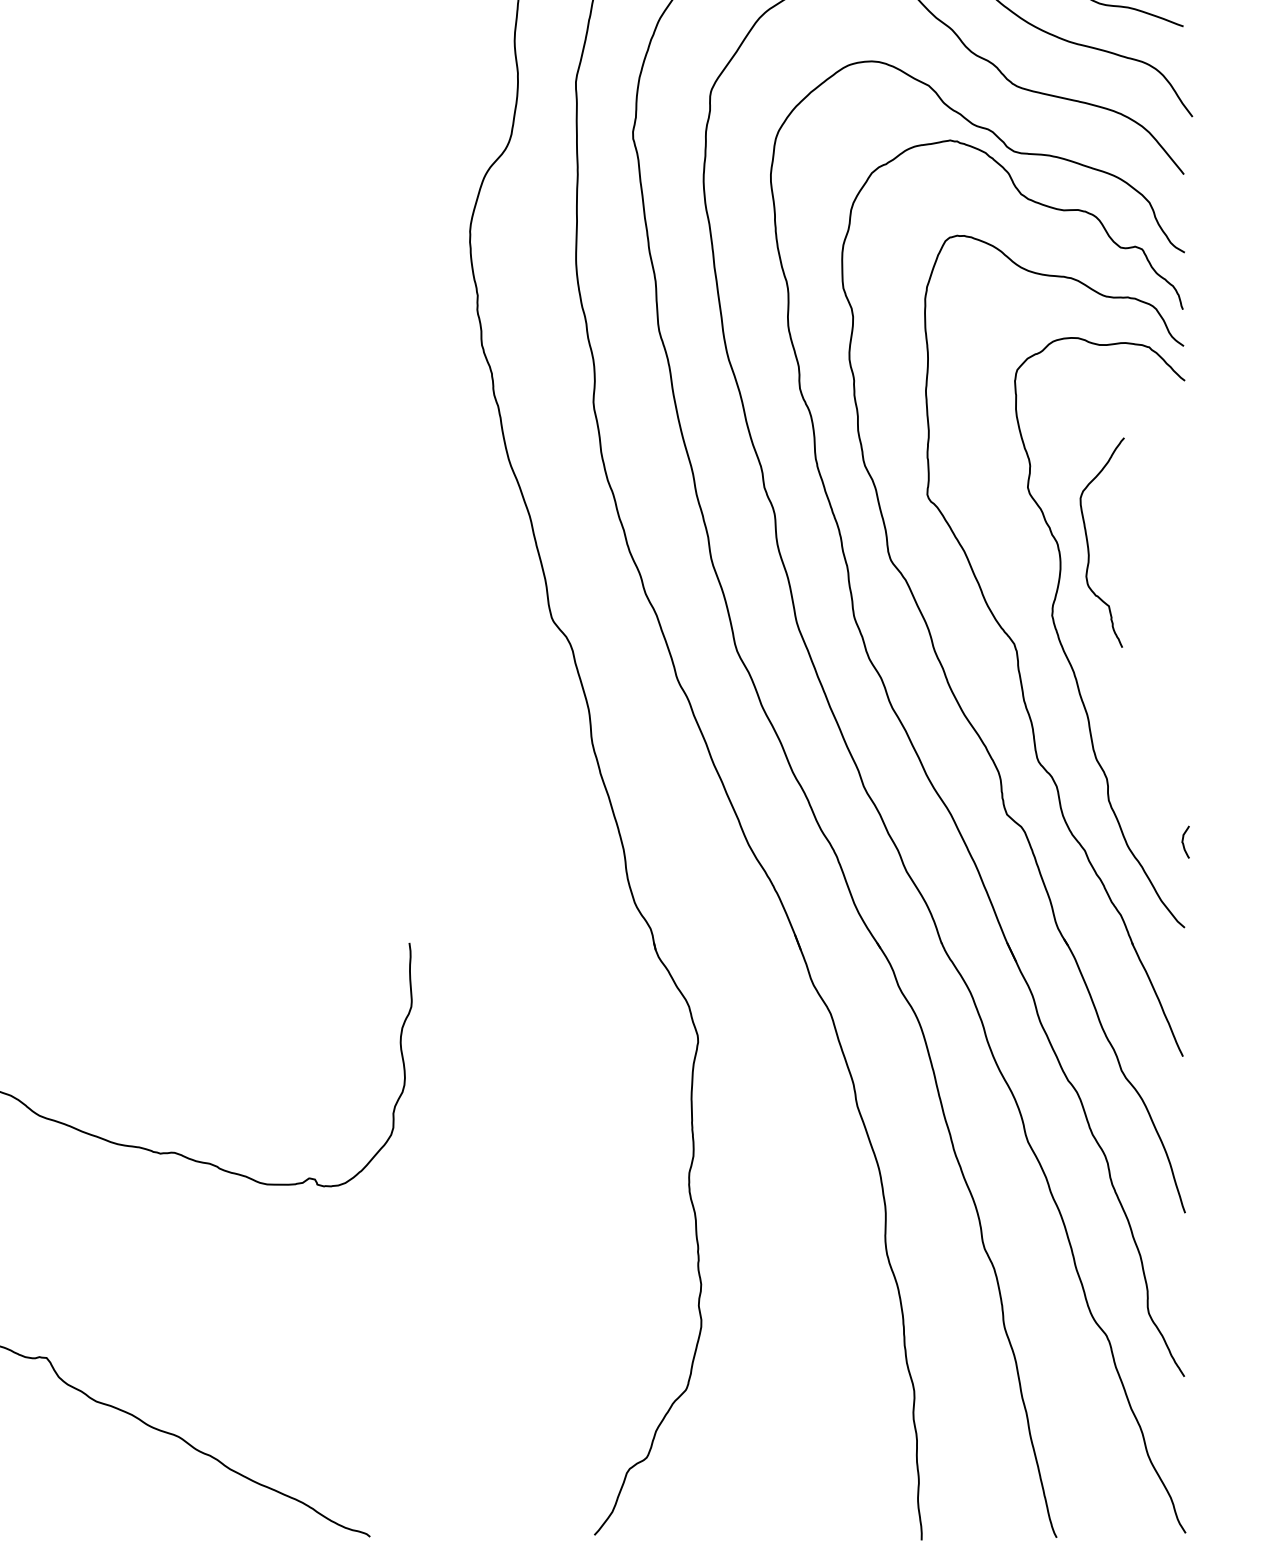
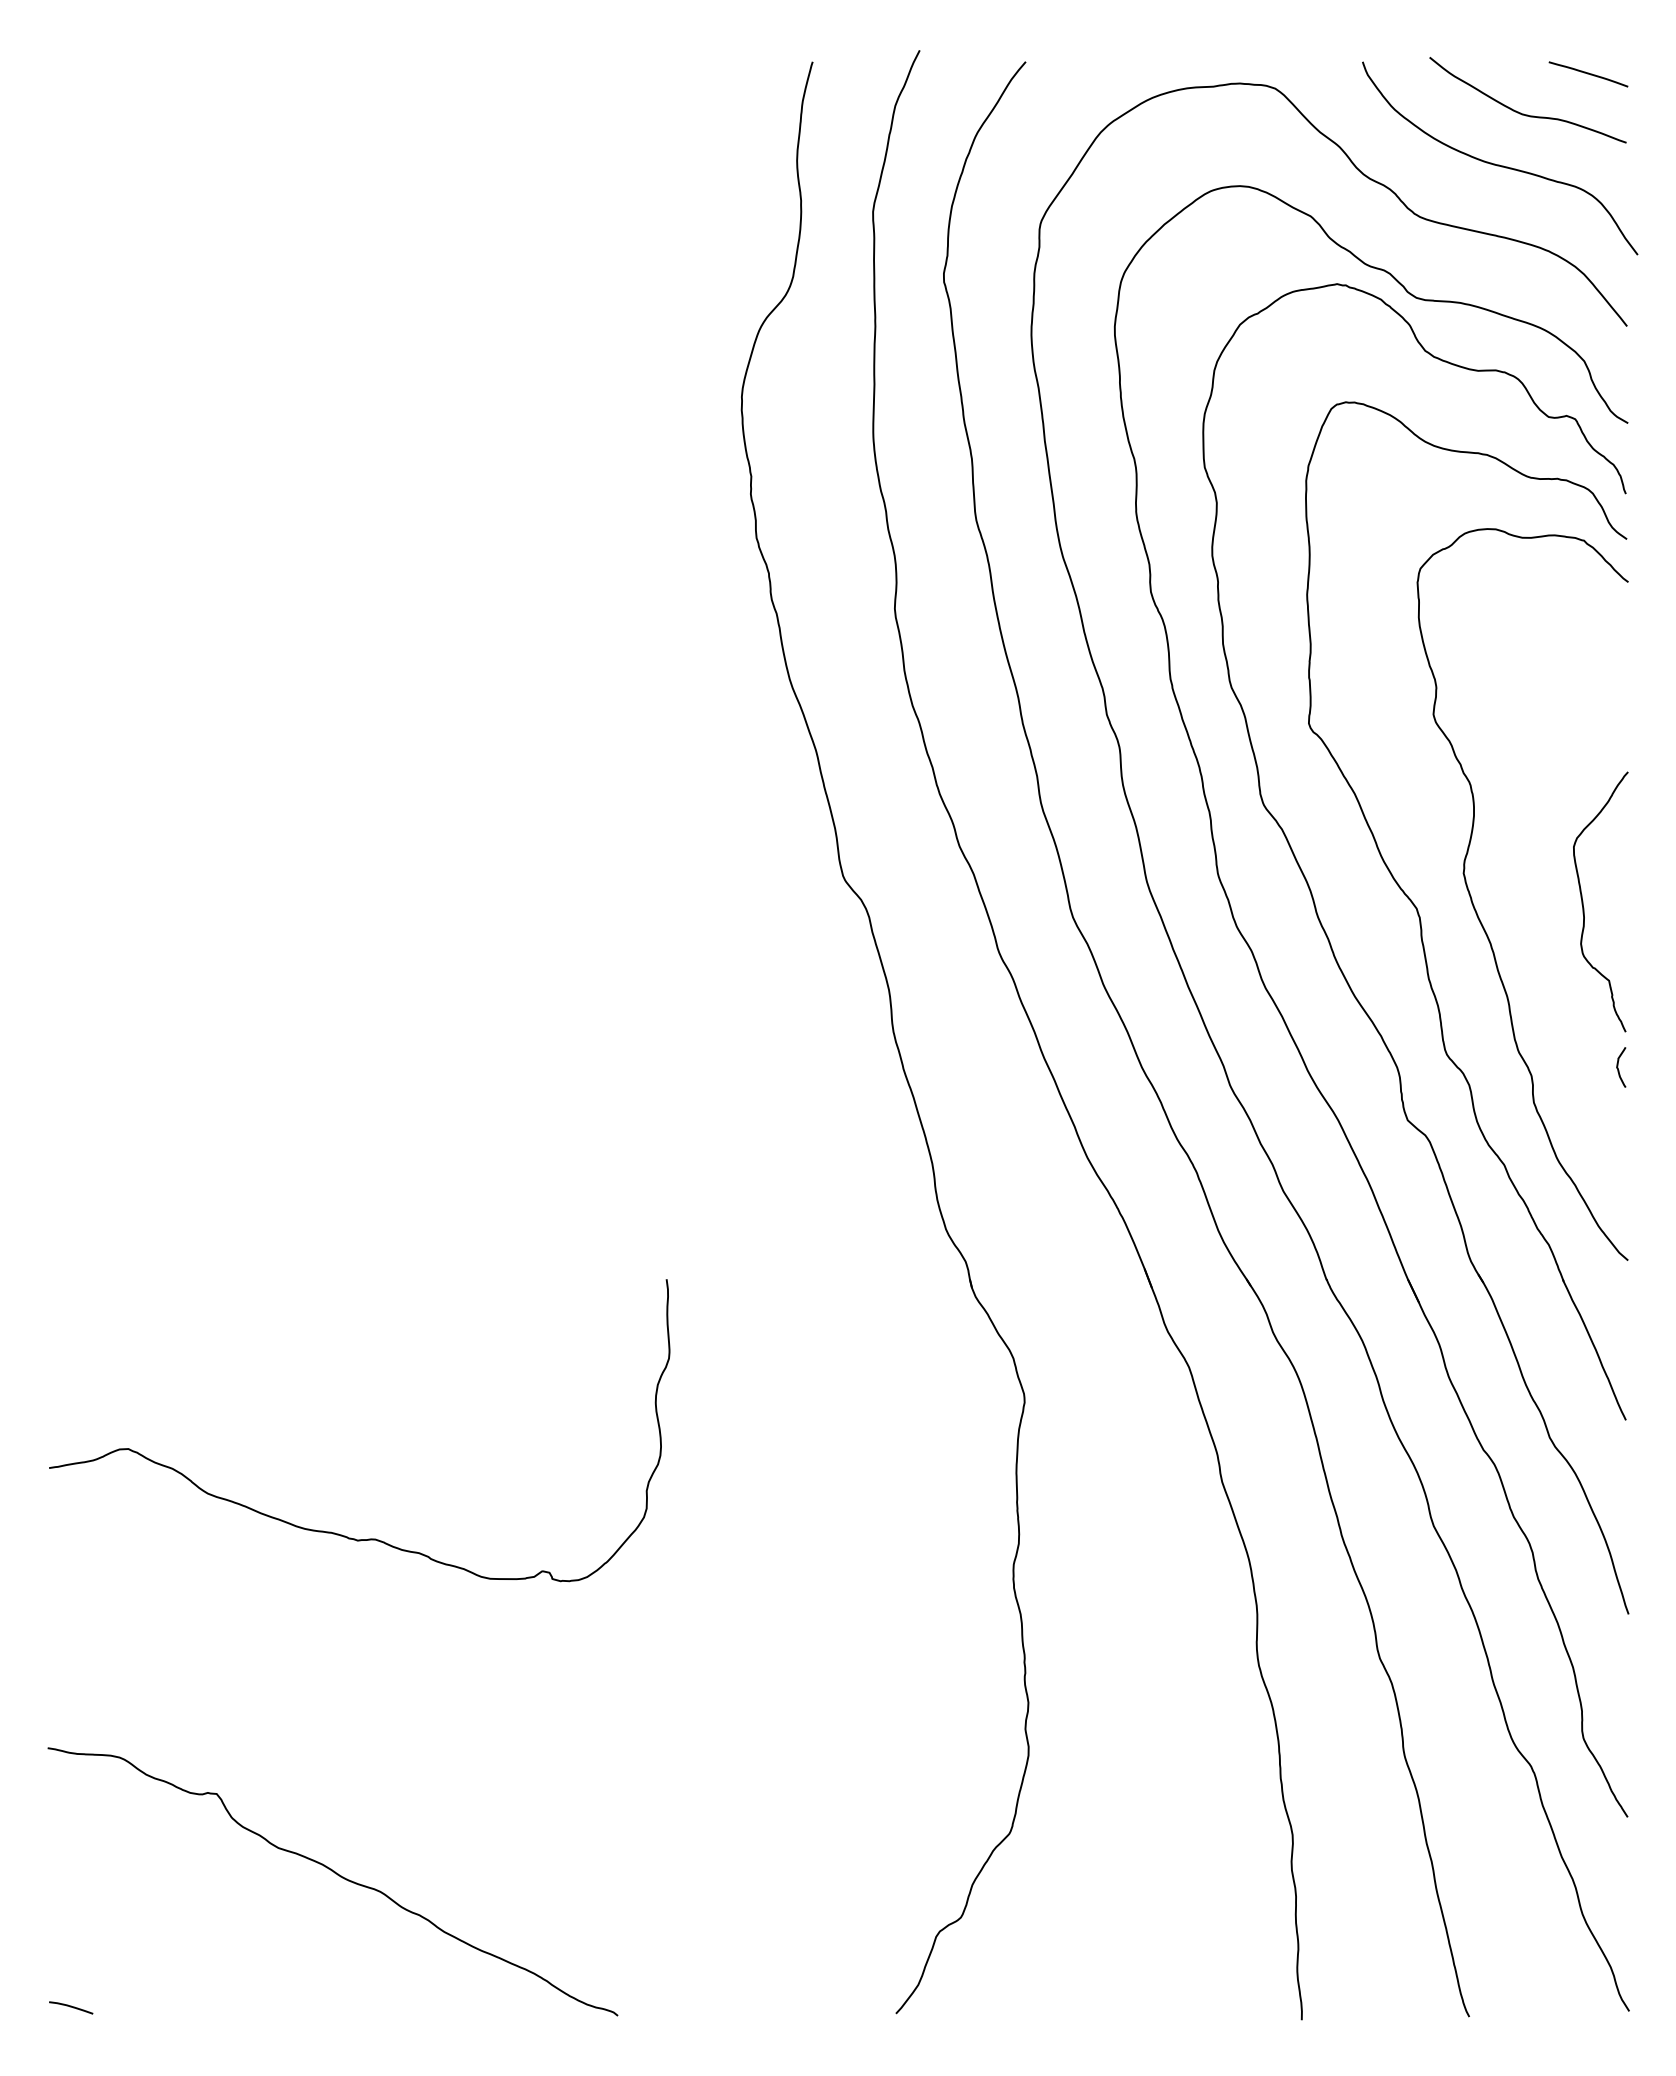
curve: (1088, 542) -> (1583, 901), moved
curve: (1183, 842) -> (1618, 1067), moved

